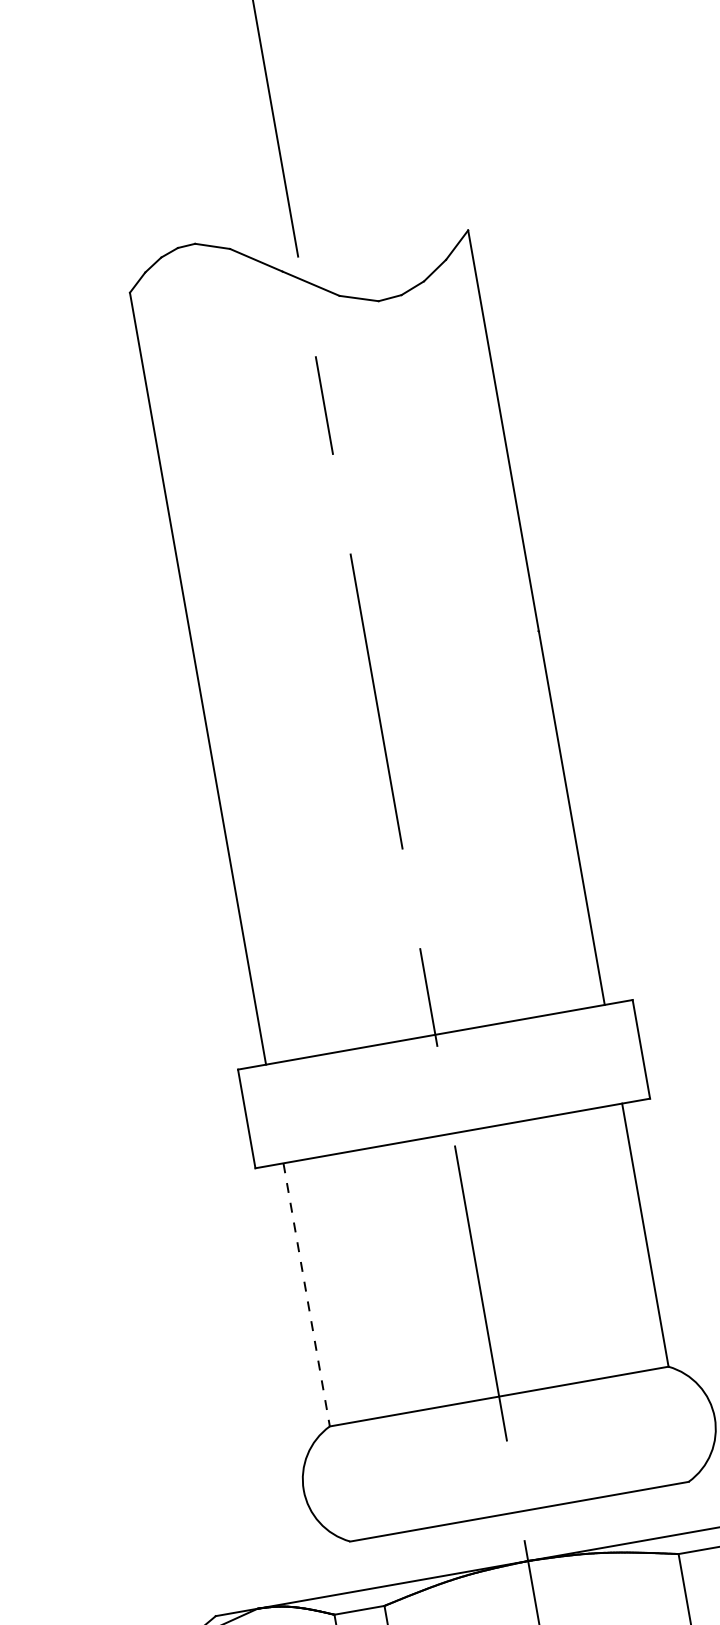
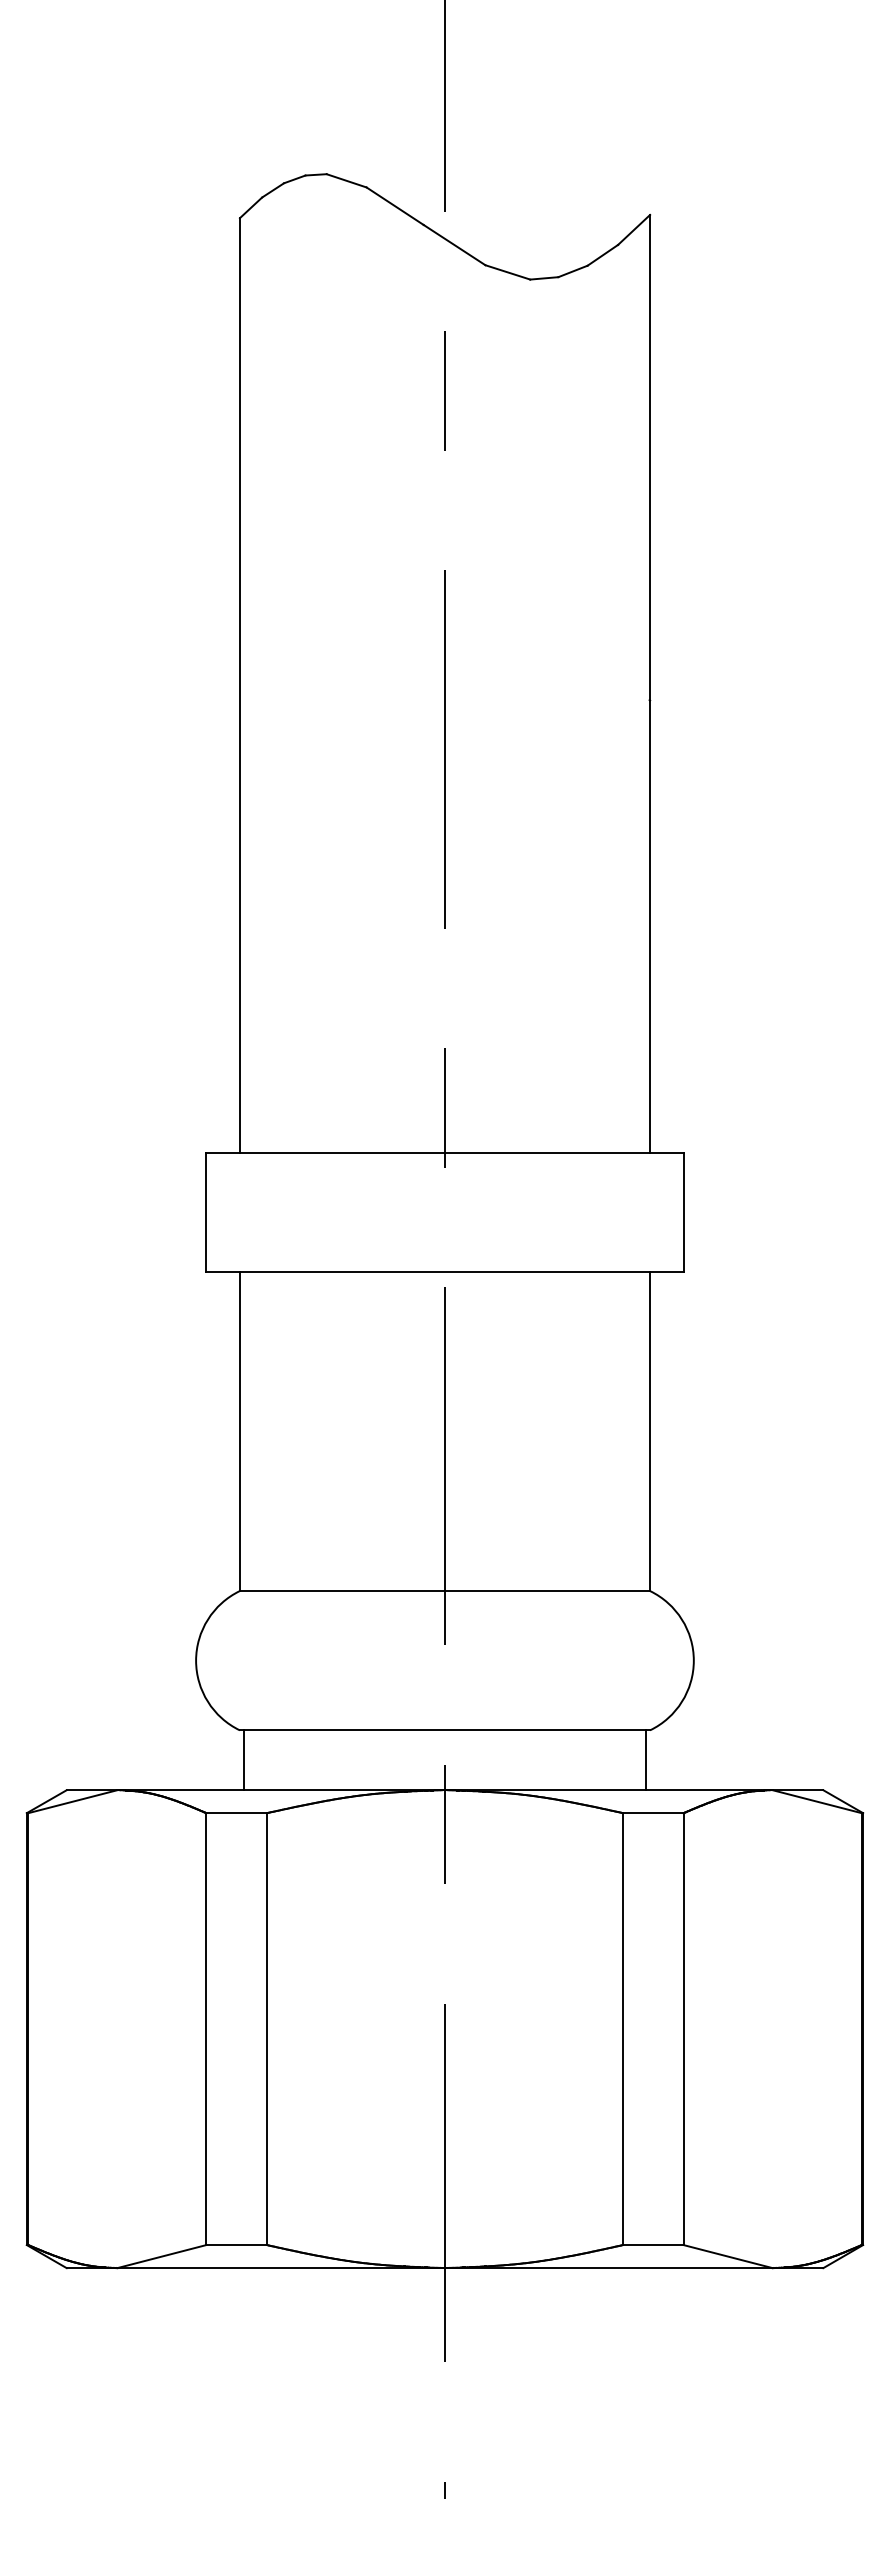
line: (306, 1295) -> (239, 1432), dashed -> solid
line: (689, 1507) -> (645, 1760), added
line: (358, 1565) -> (244, 1760), added

